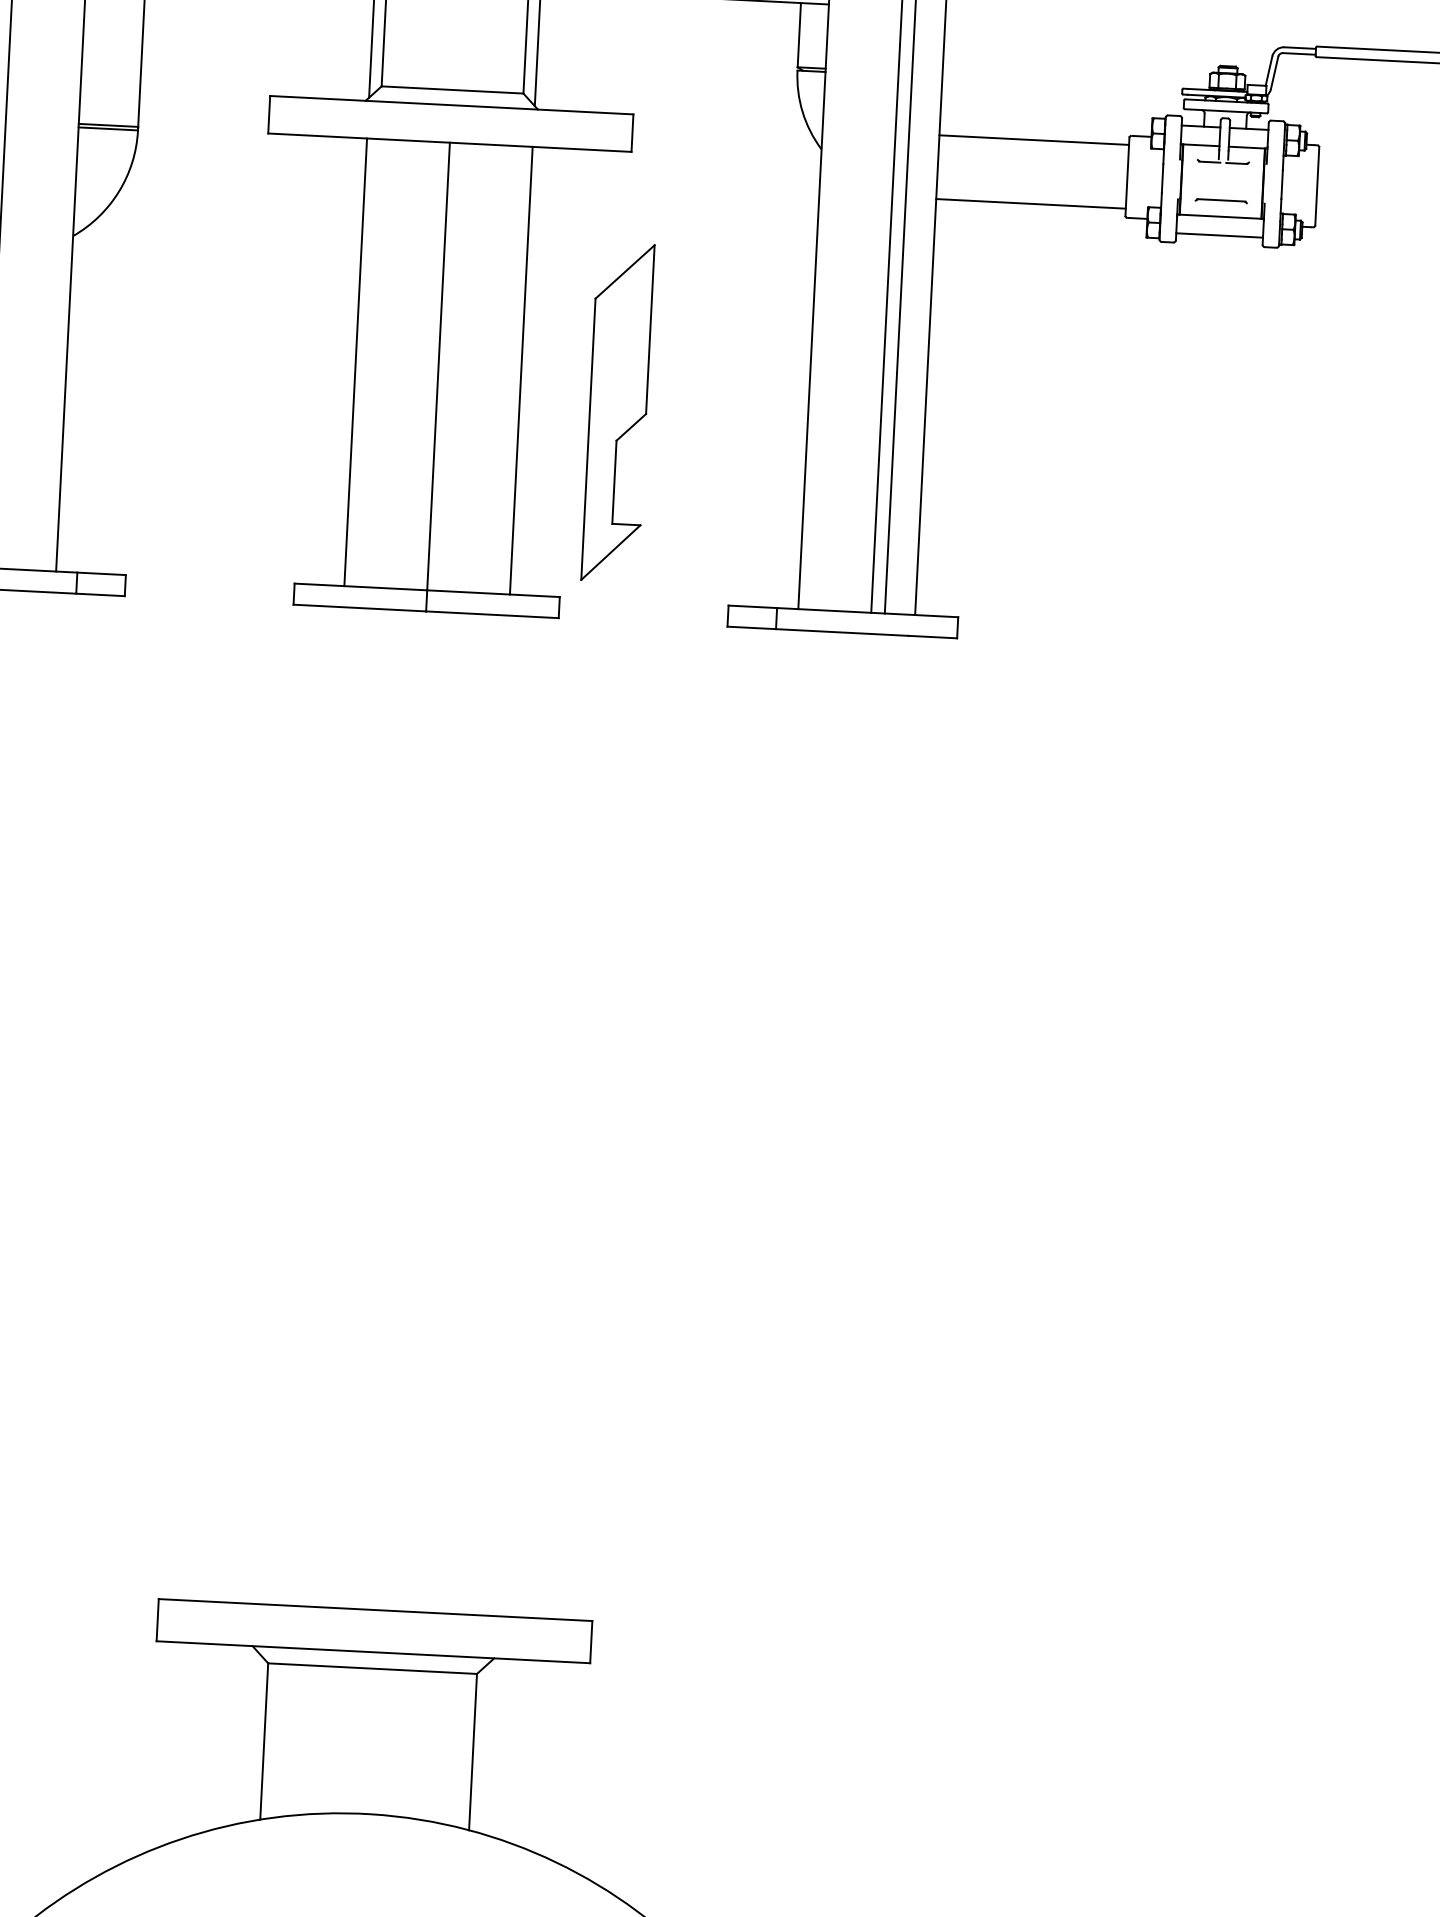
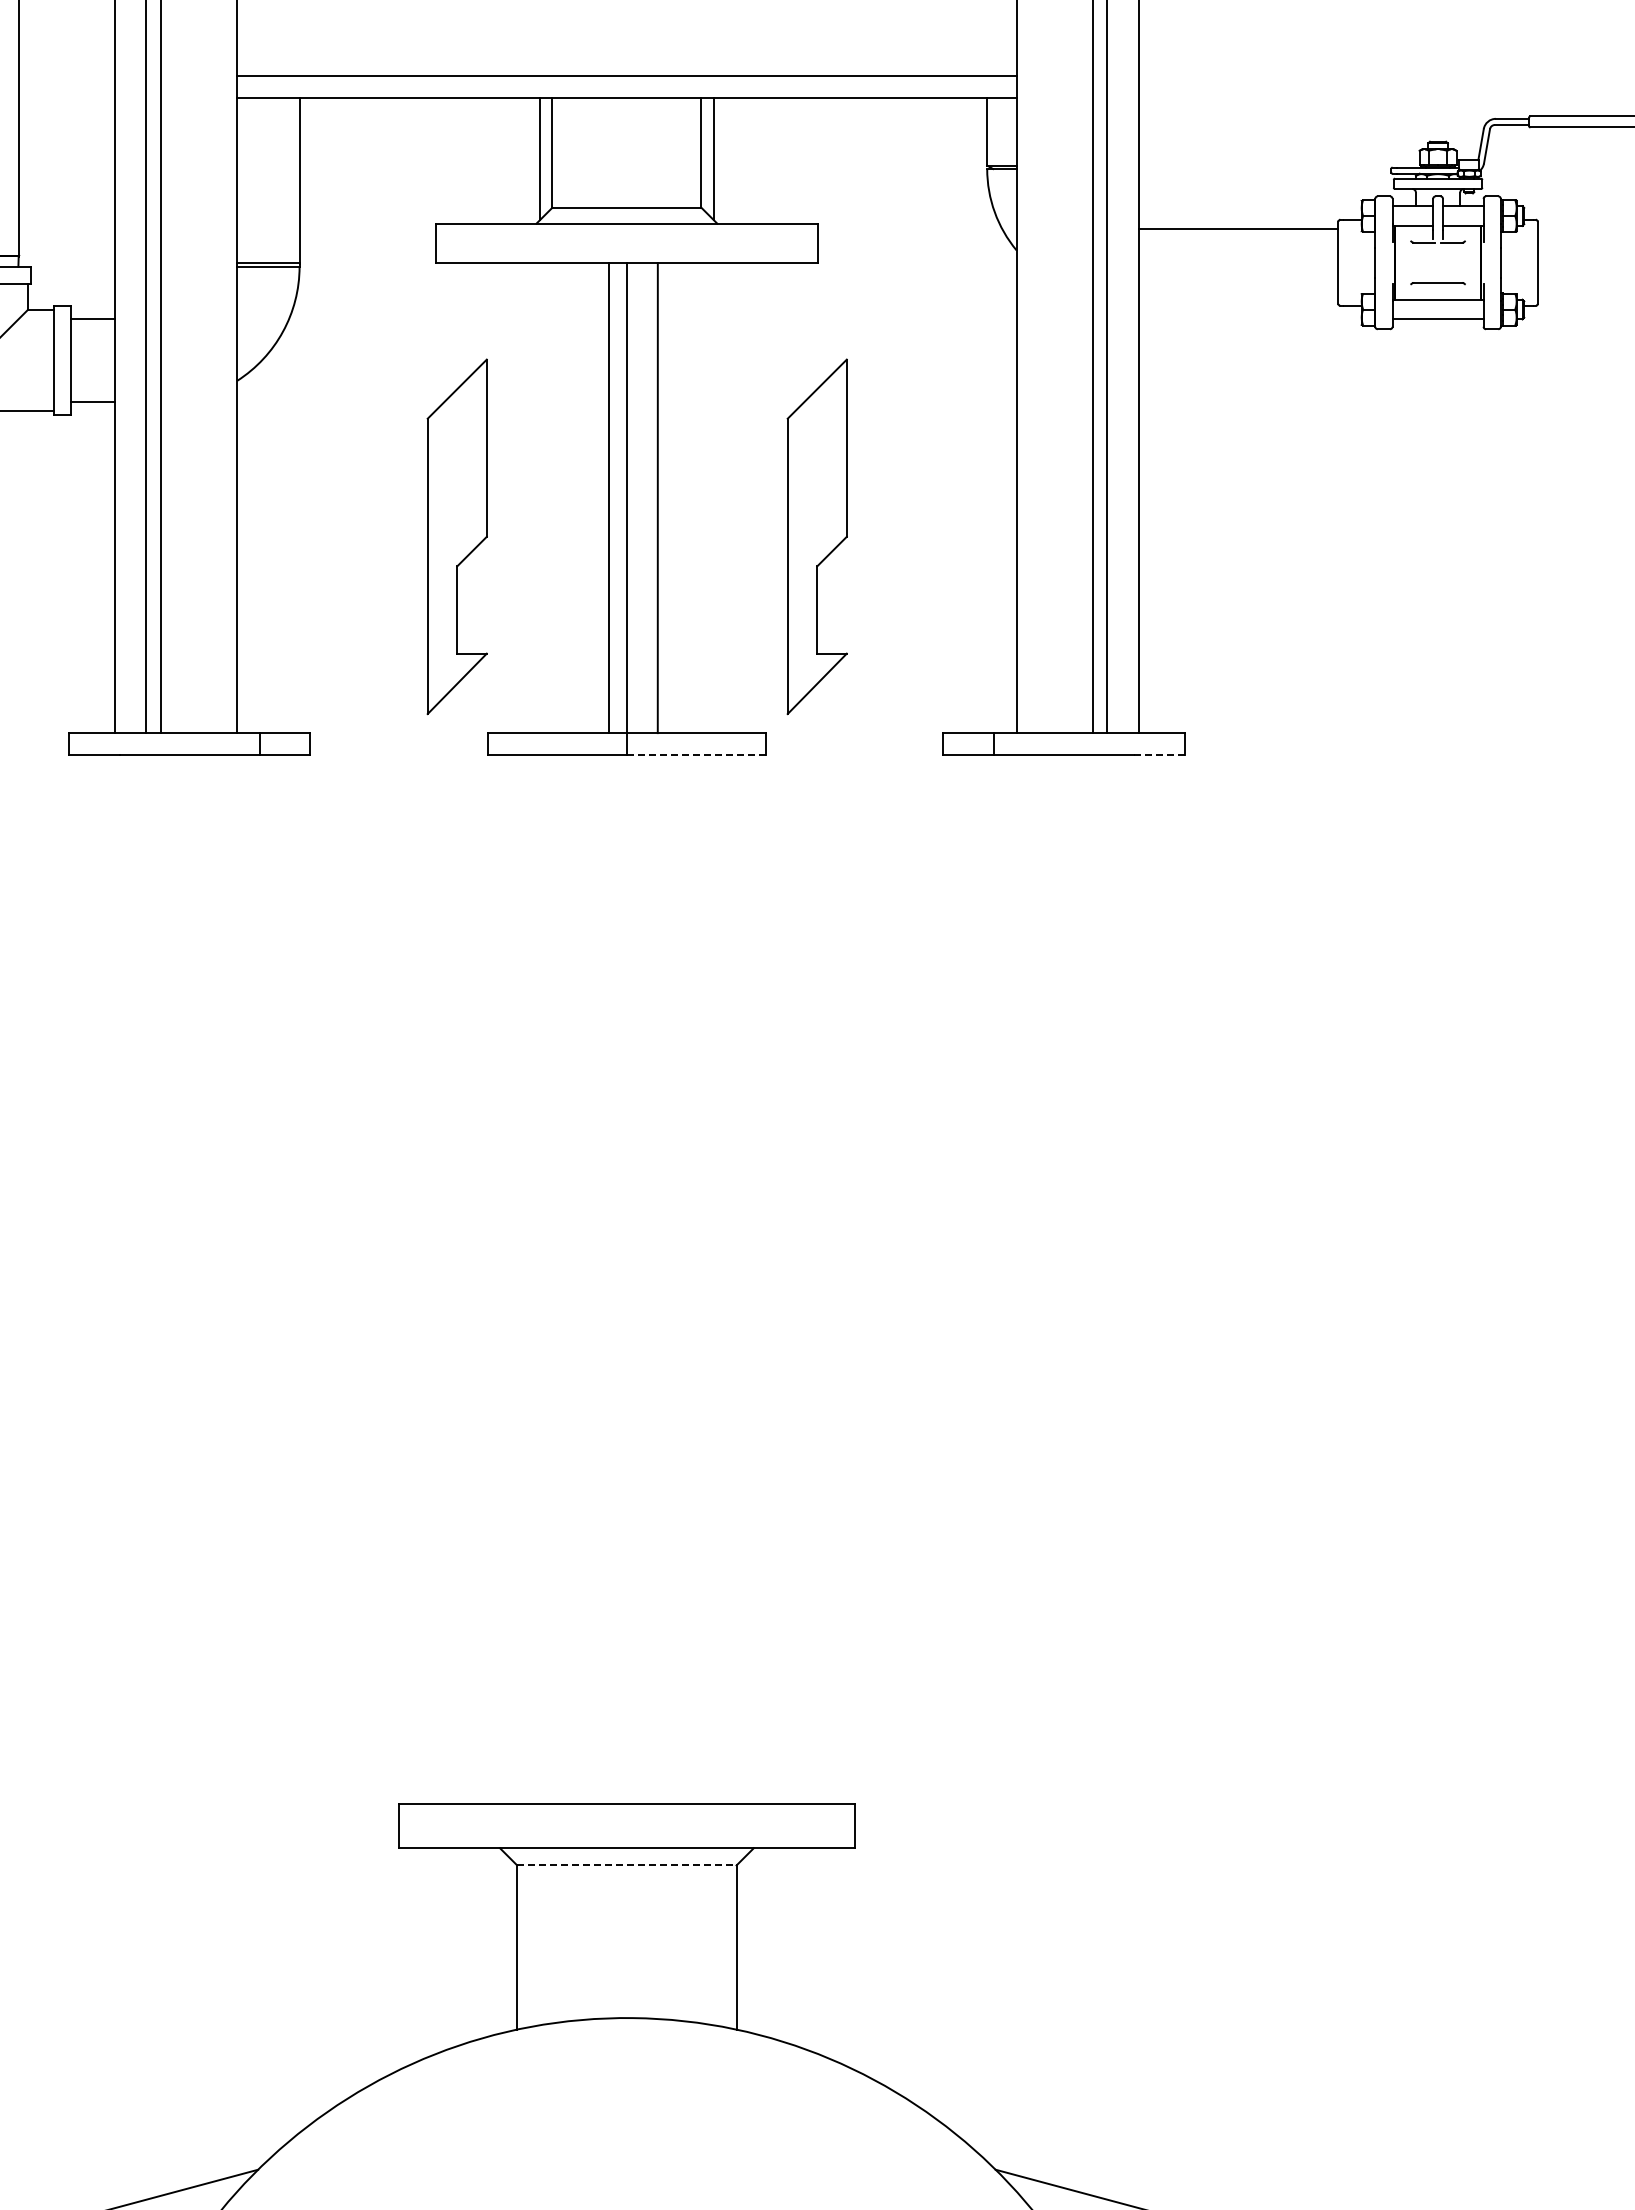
line: (1030, 204) -> (1238, 296), removed
line: (355, 362) -> (608, 498), moved
line: (520, 371) -> (657, 498), moved
part: (274, 394) -> (456, 536), added
line: (492, 614) -> (696, 755), solid -> dashed
line: (933, 637) -> (1159, 755), solid -> dashed
line: (372, 1668) -> (626, 1865), solid -> dashed

